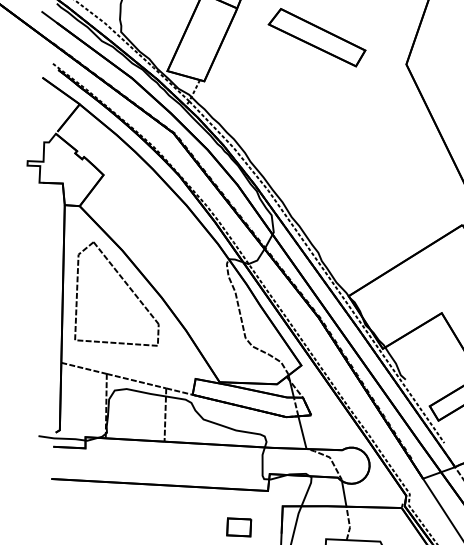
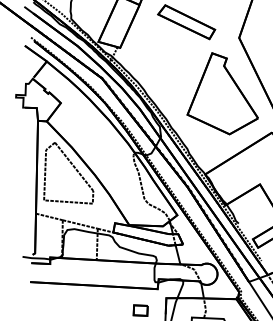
part: (378, 158) -> (222, 93), added

